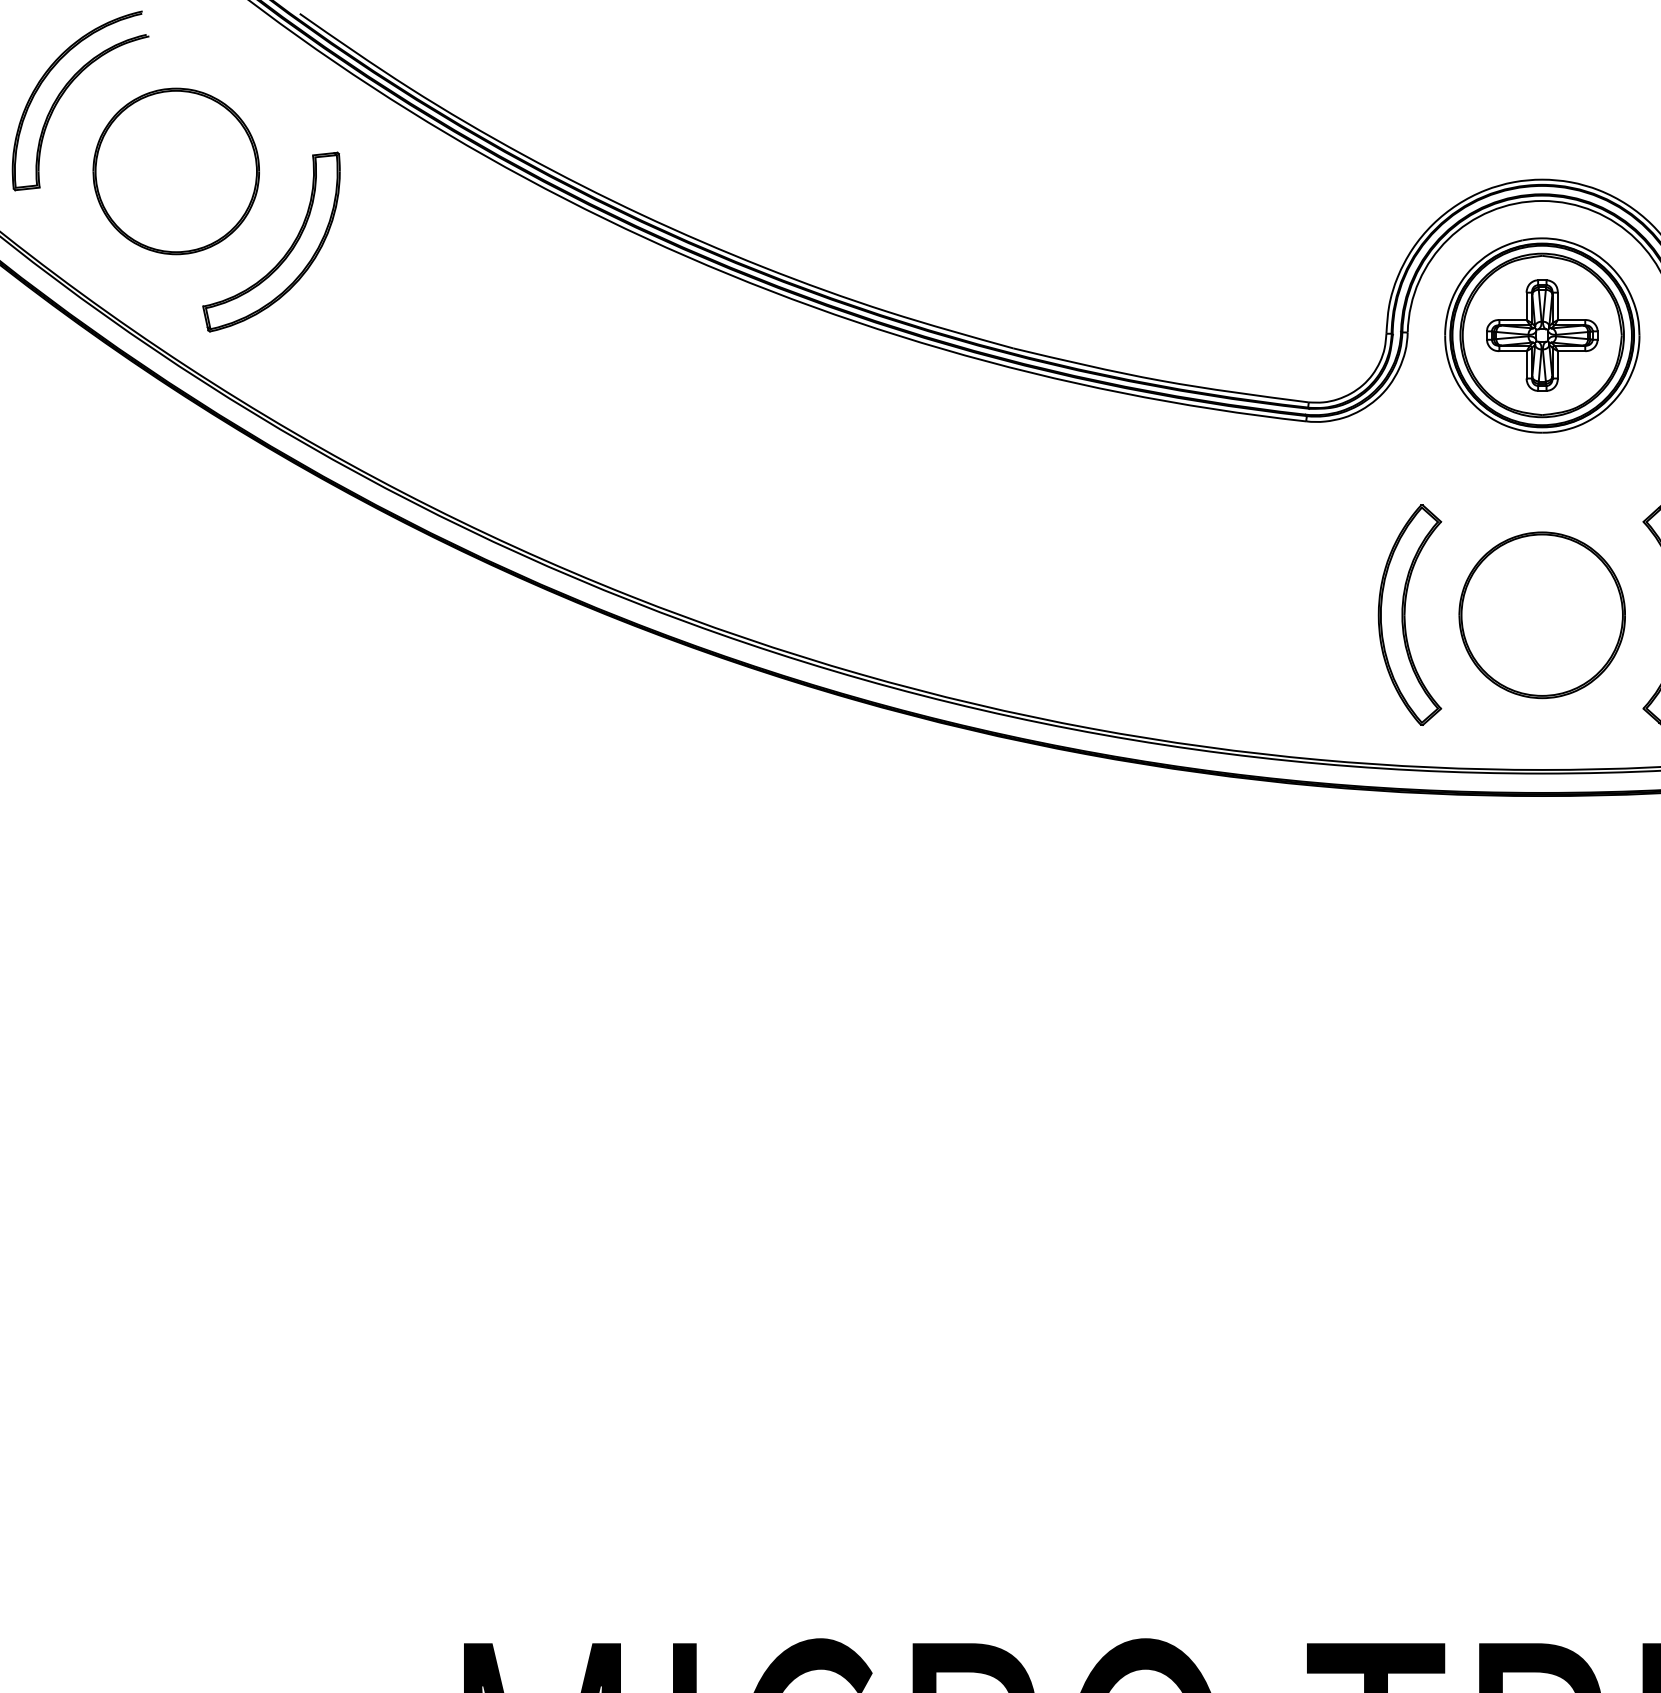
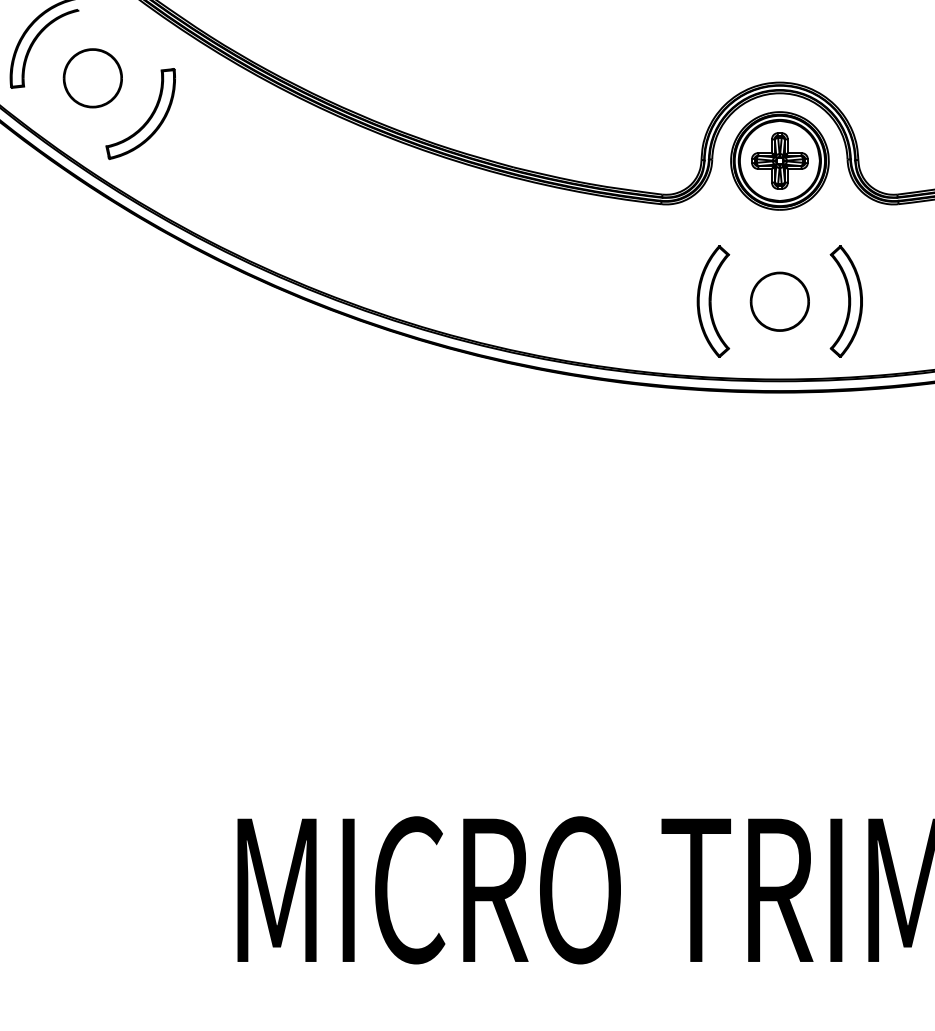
part: (175, 169) -> (92, 77), size x0.7
part: (1541, 614) -> (779, 301), size x0.7

